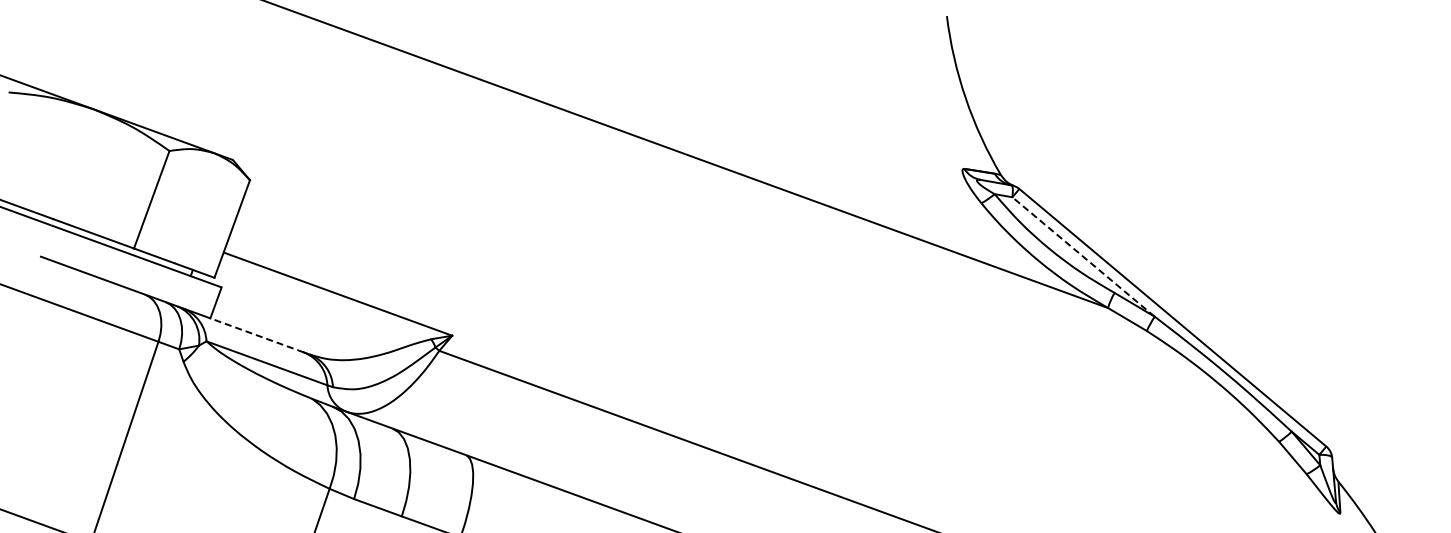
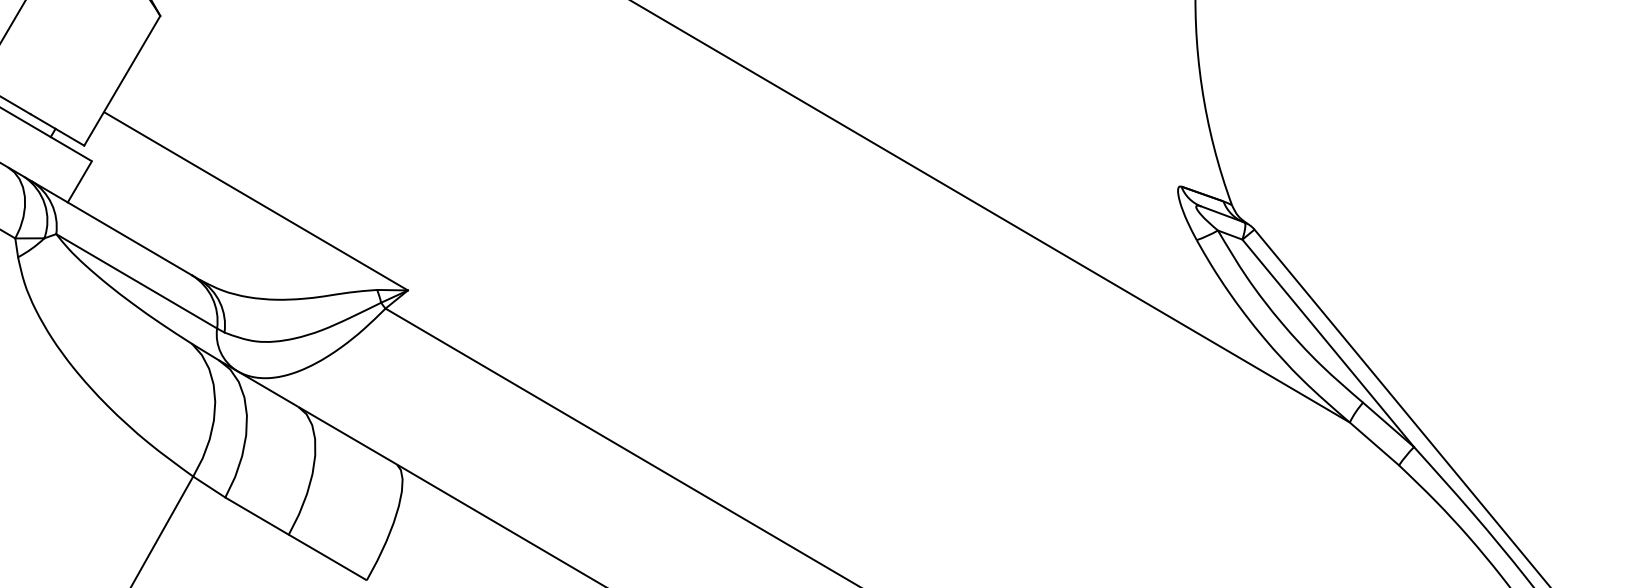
line: (1083, 257) -> (1327, 344), dashed -> solid
line: (257, 335) -> (130, 239), dashed -> solid

